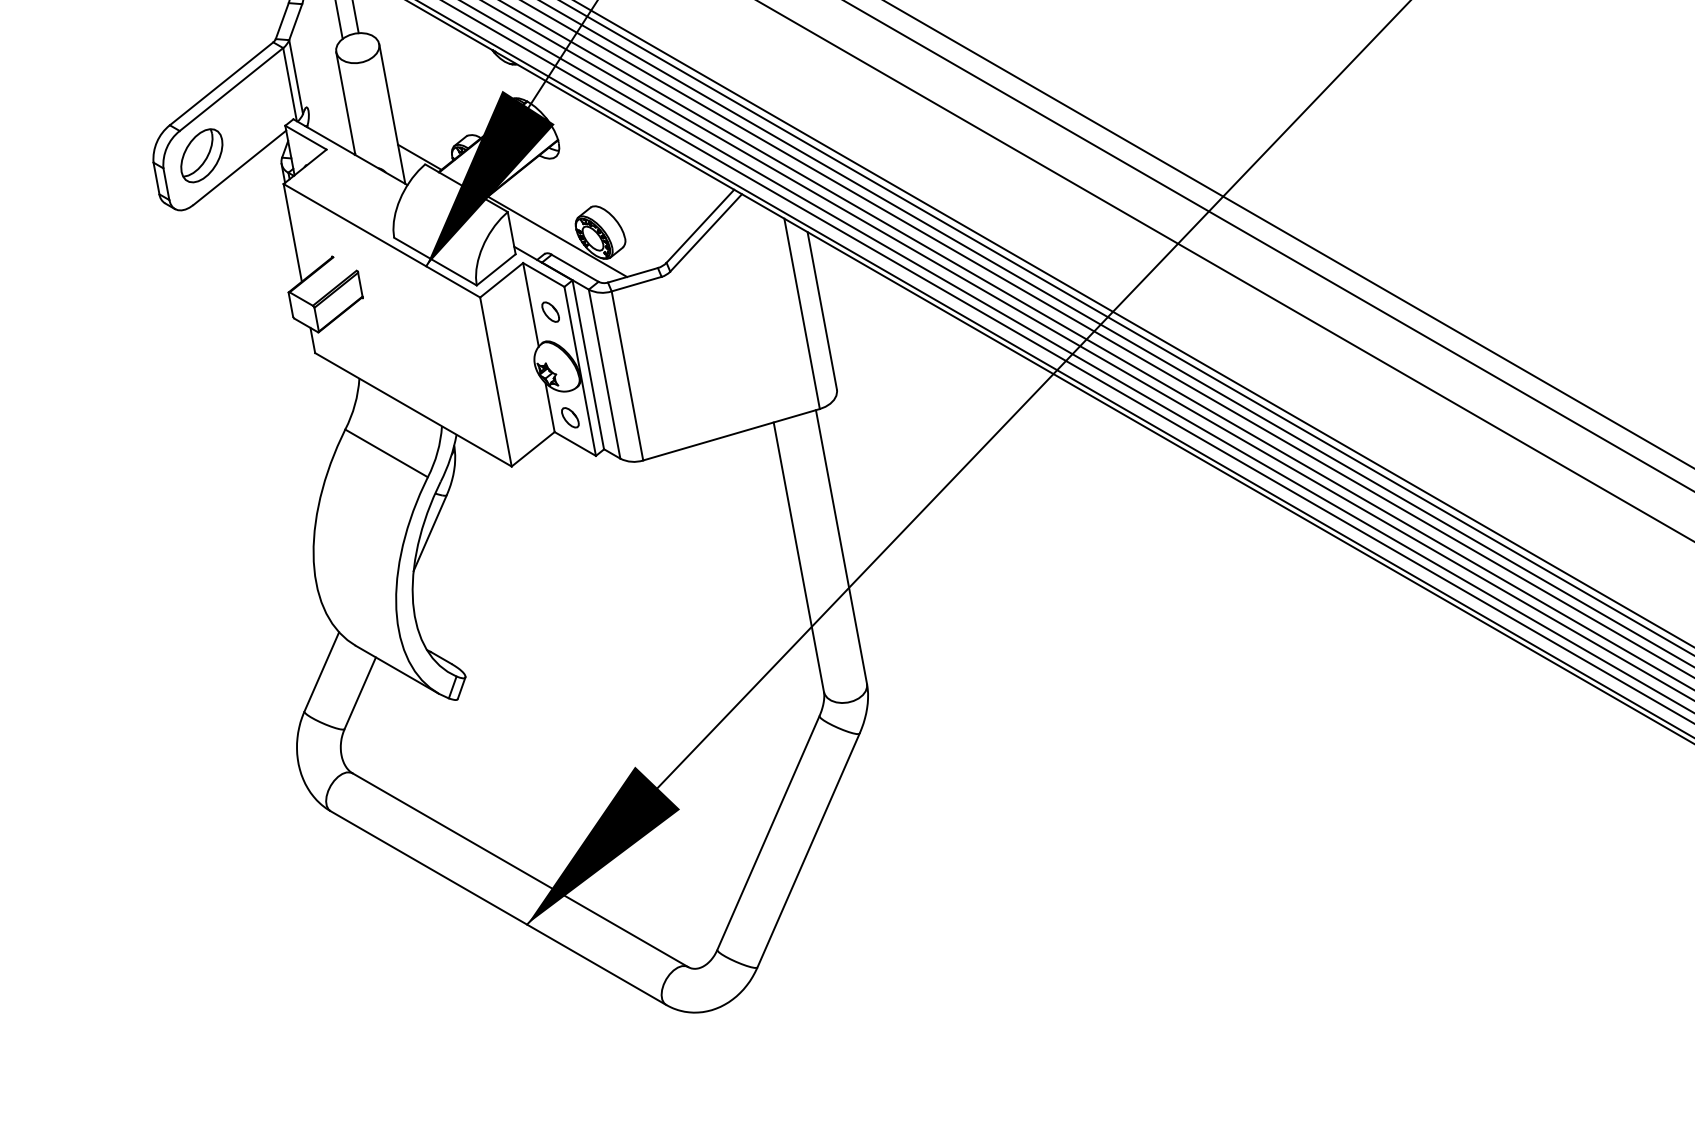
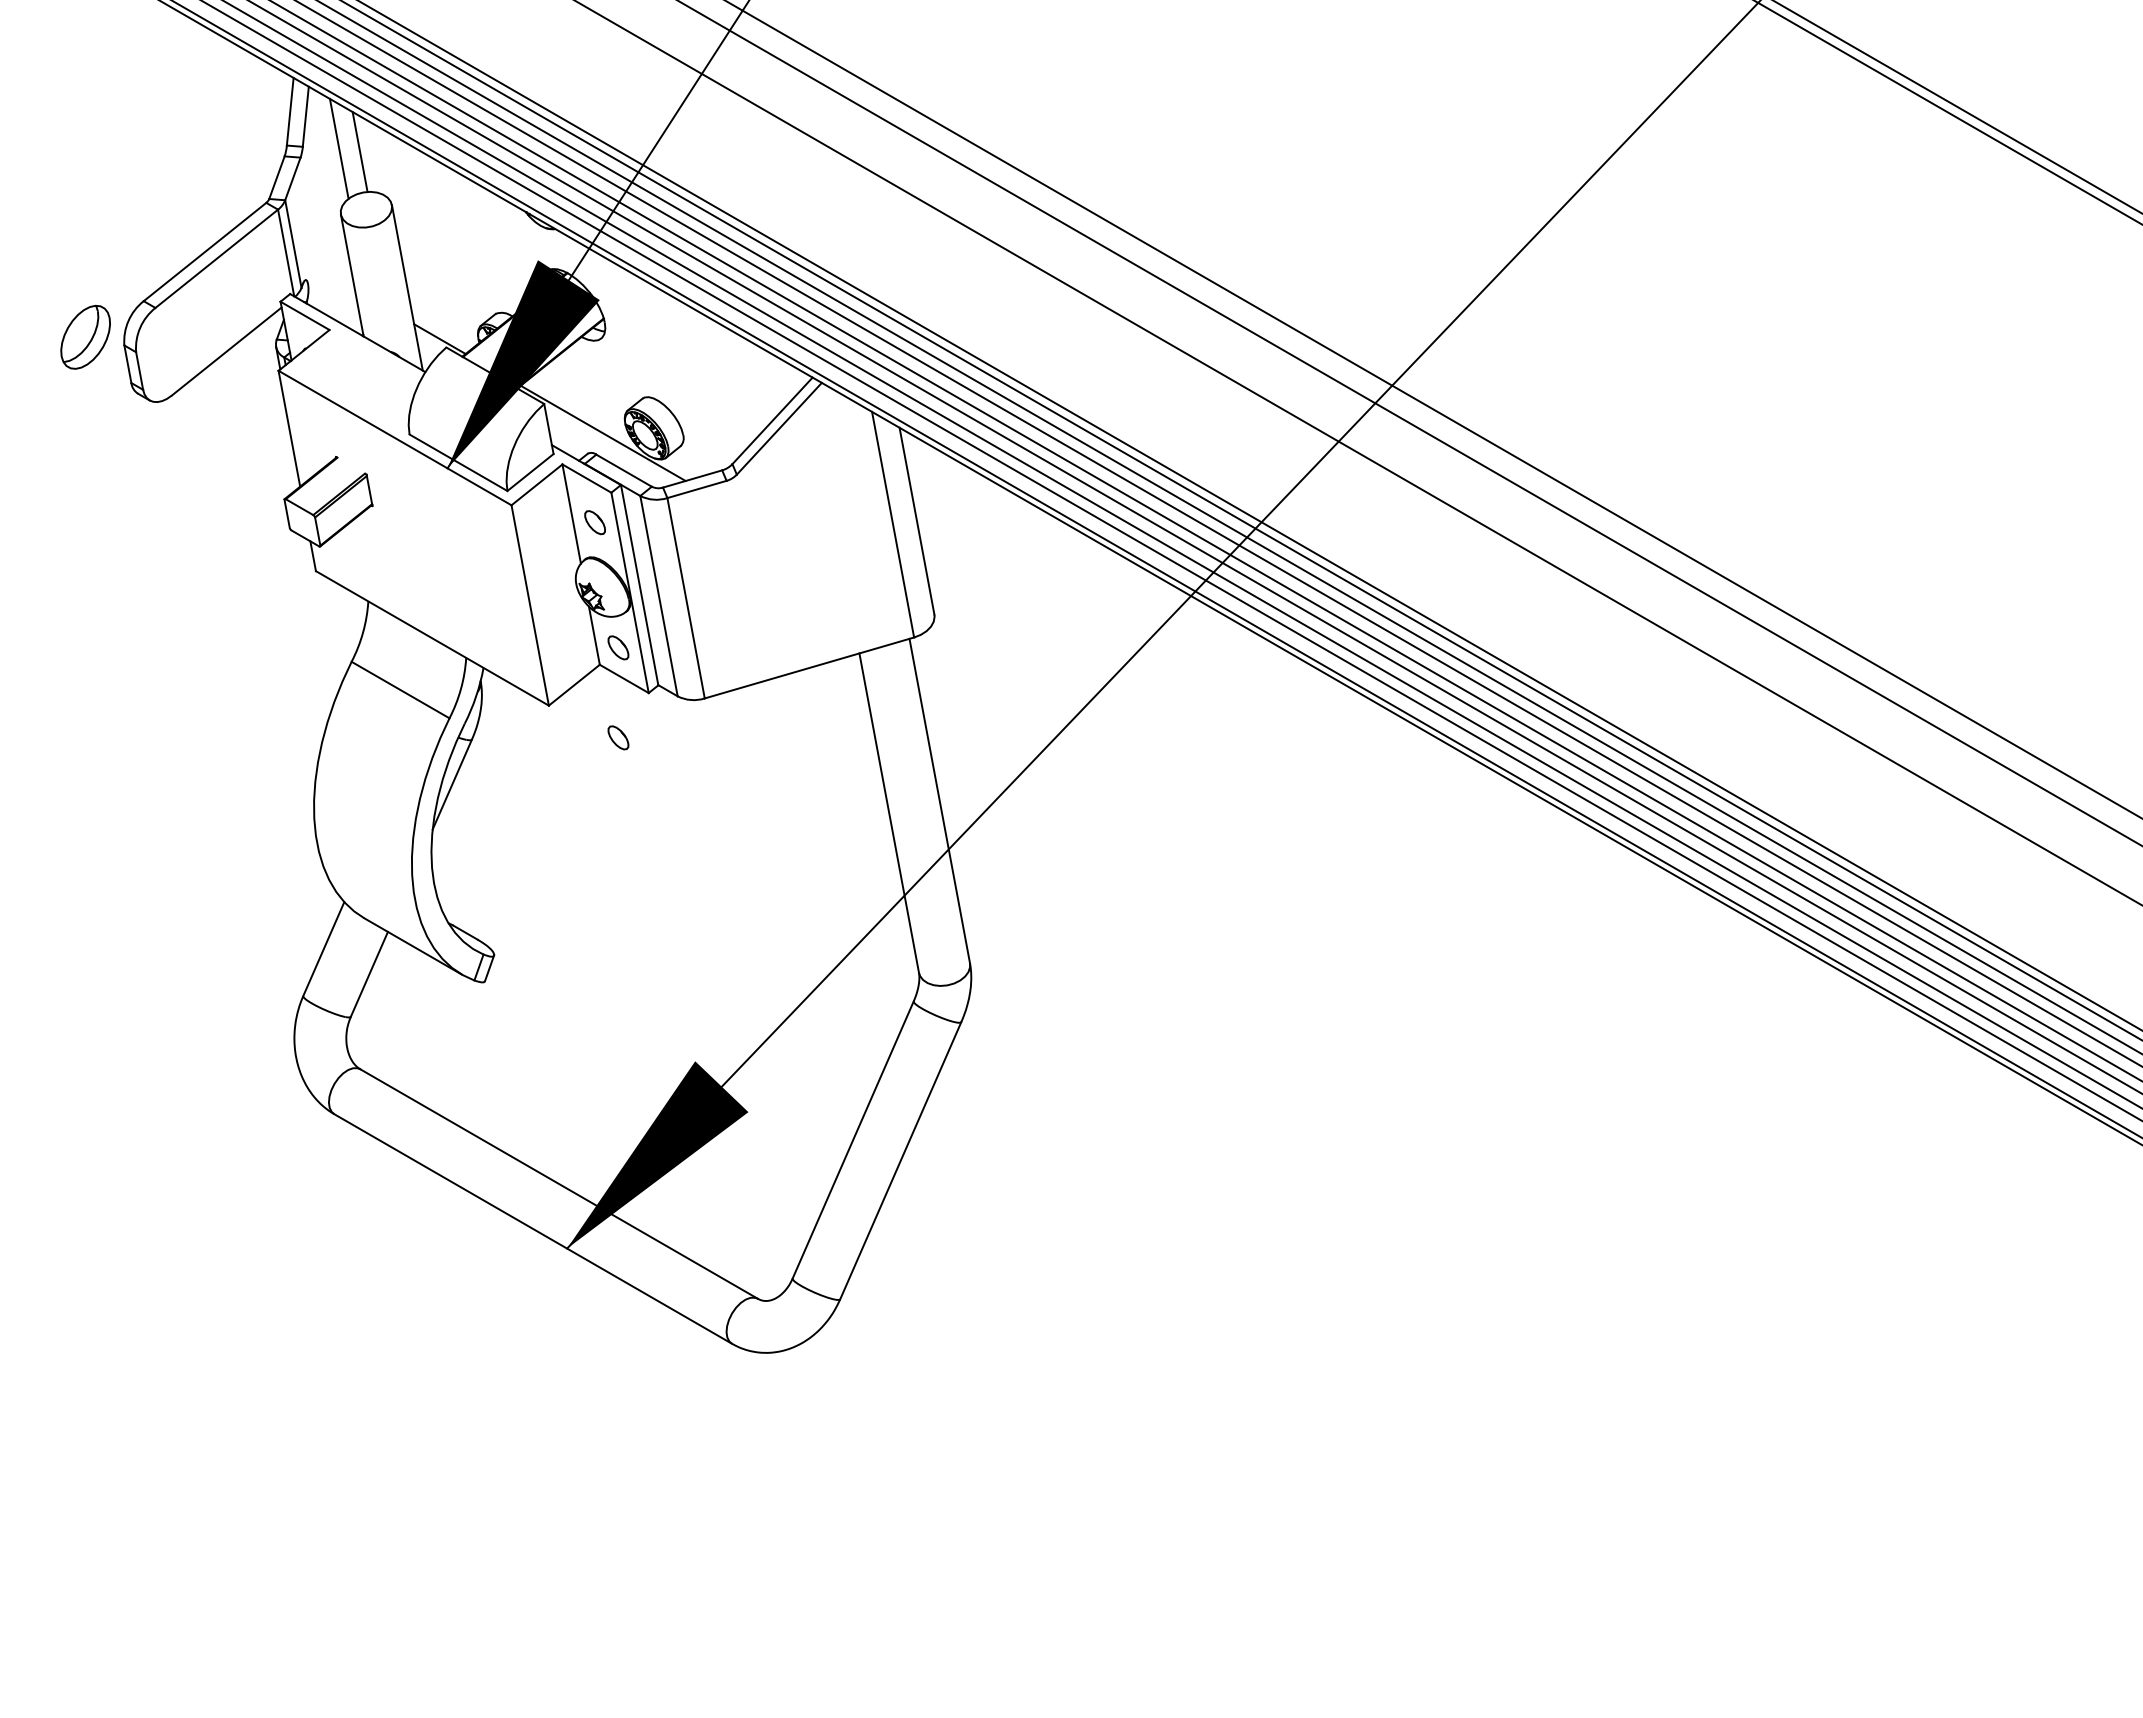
part: (201, 155) -> (85, 336), moved
part: (570, 493) -> (618, 737), added

